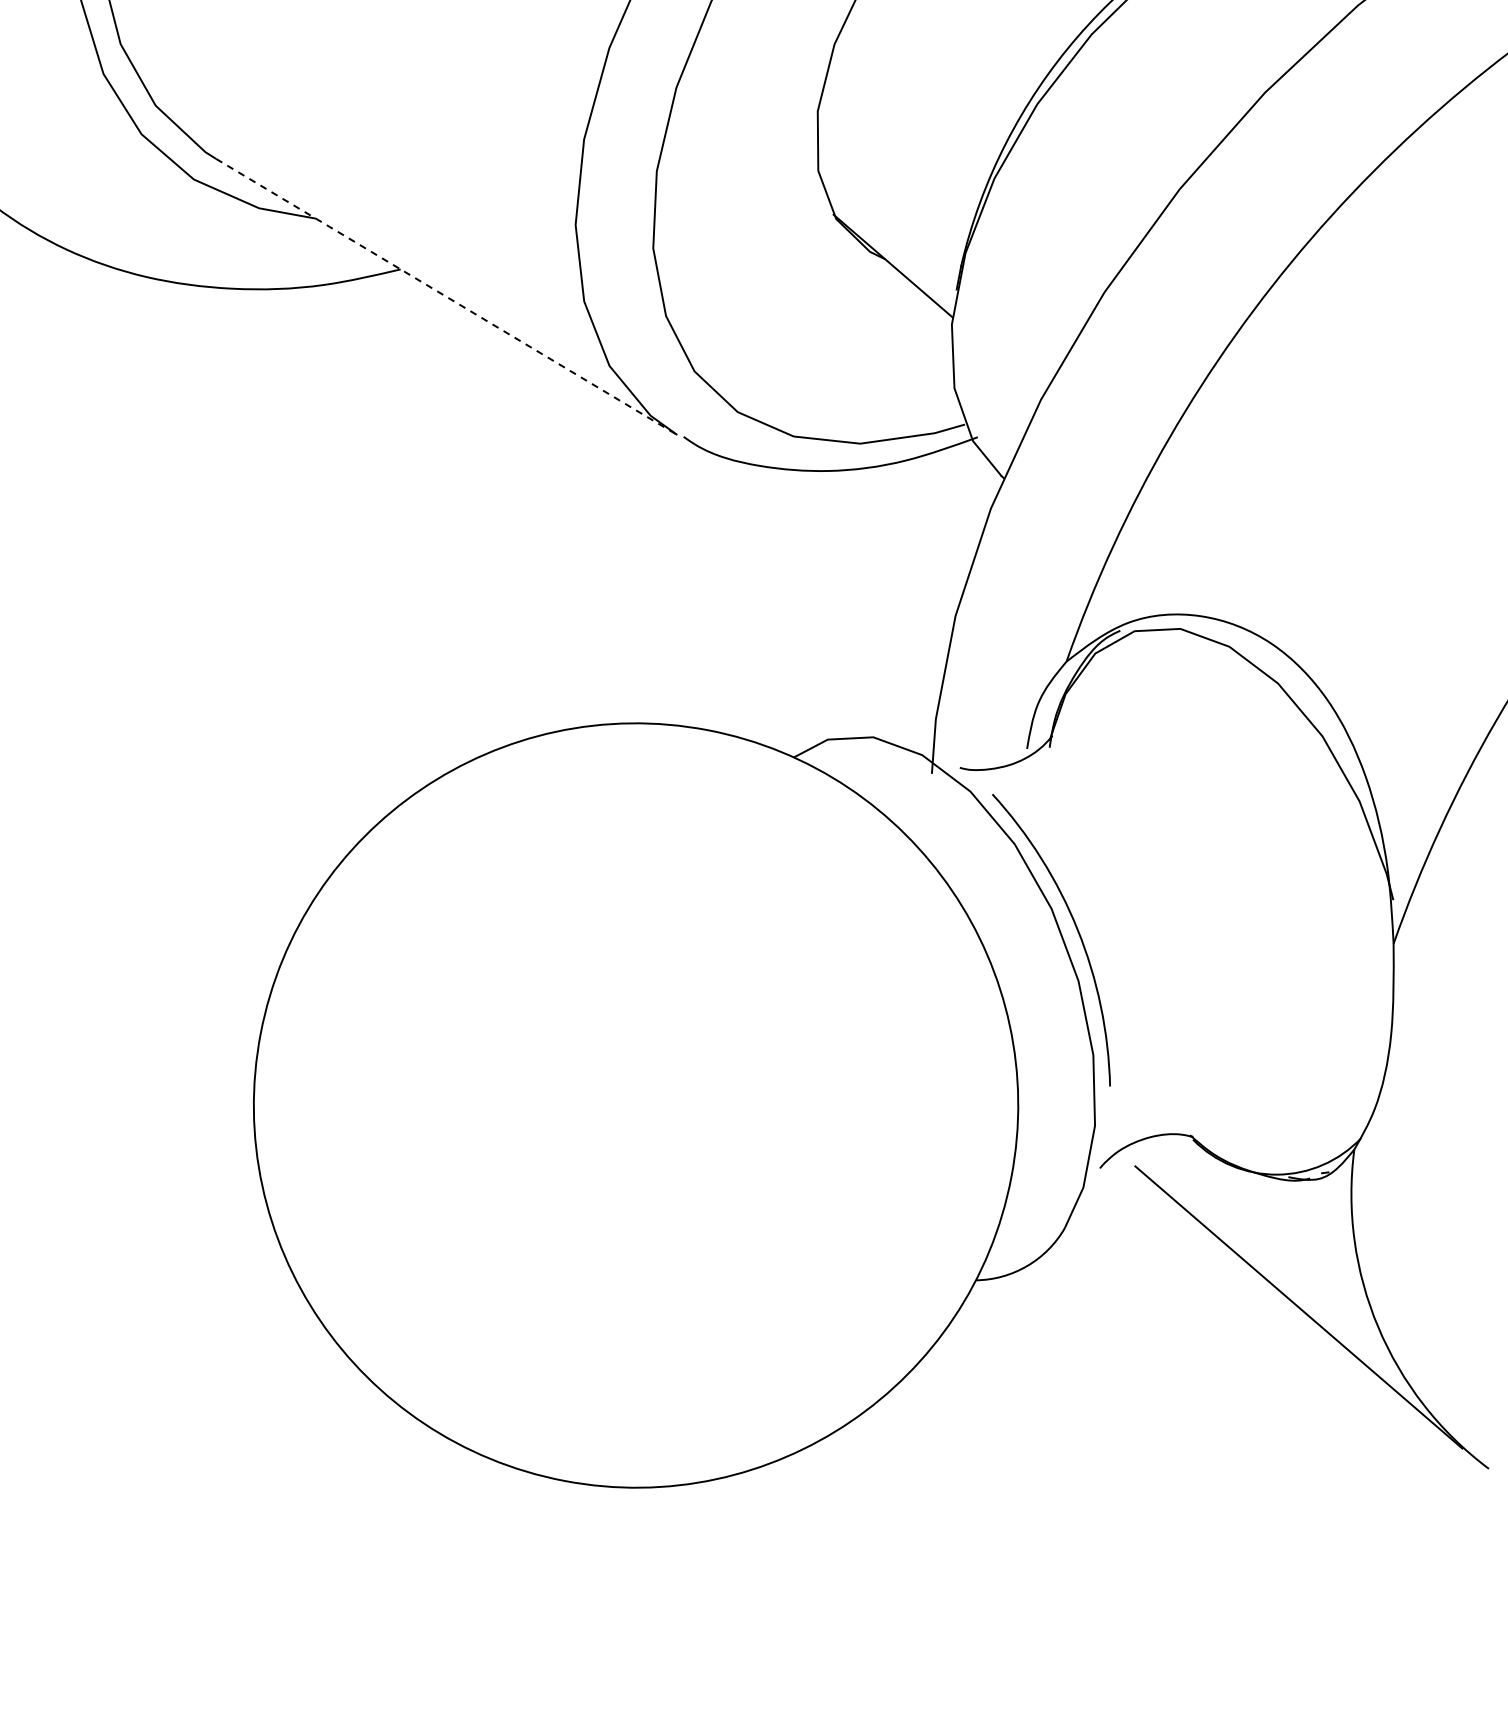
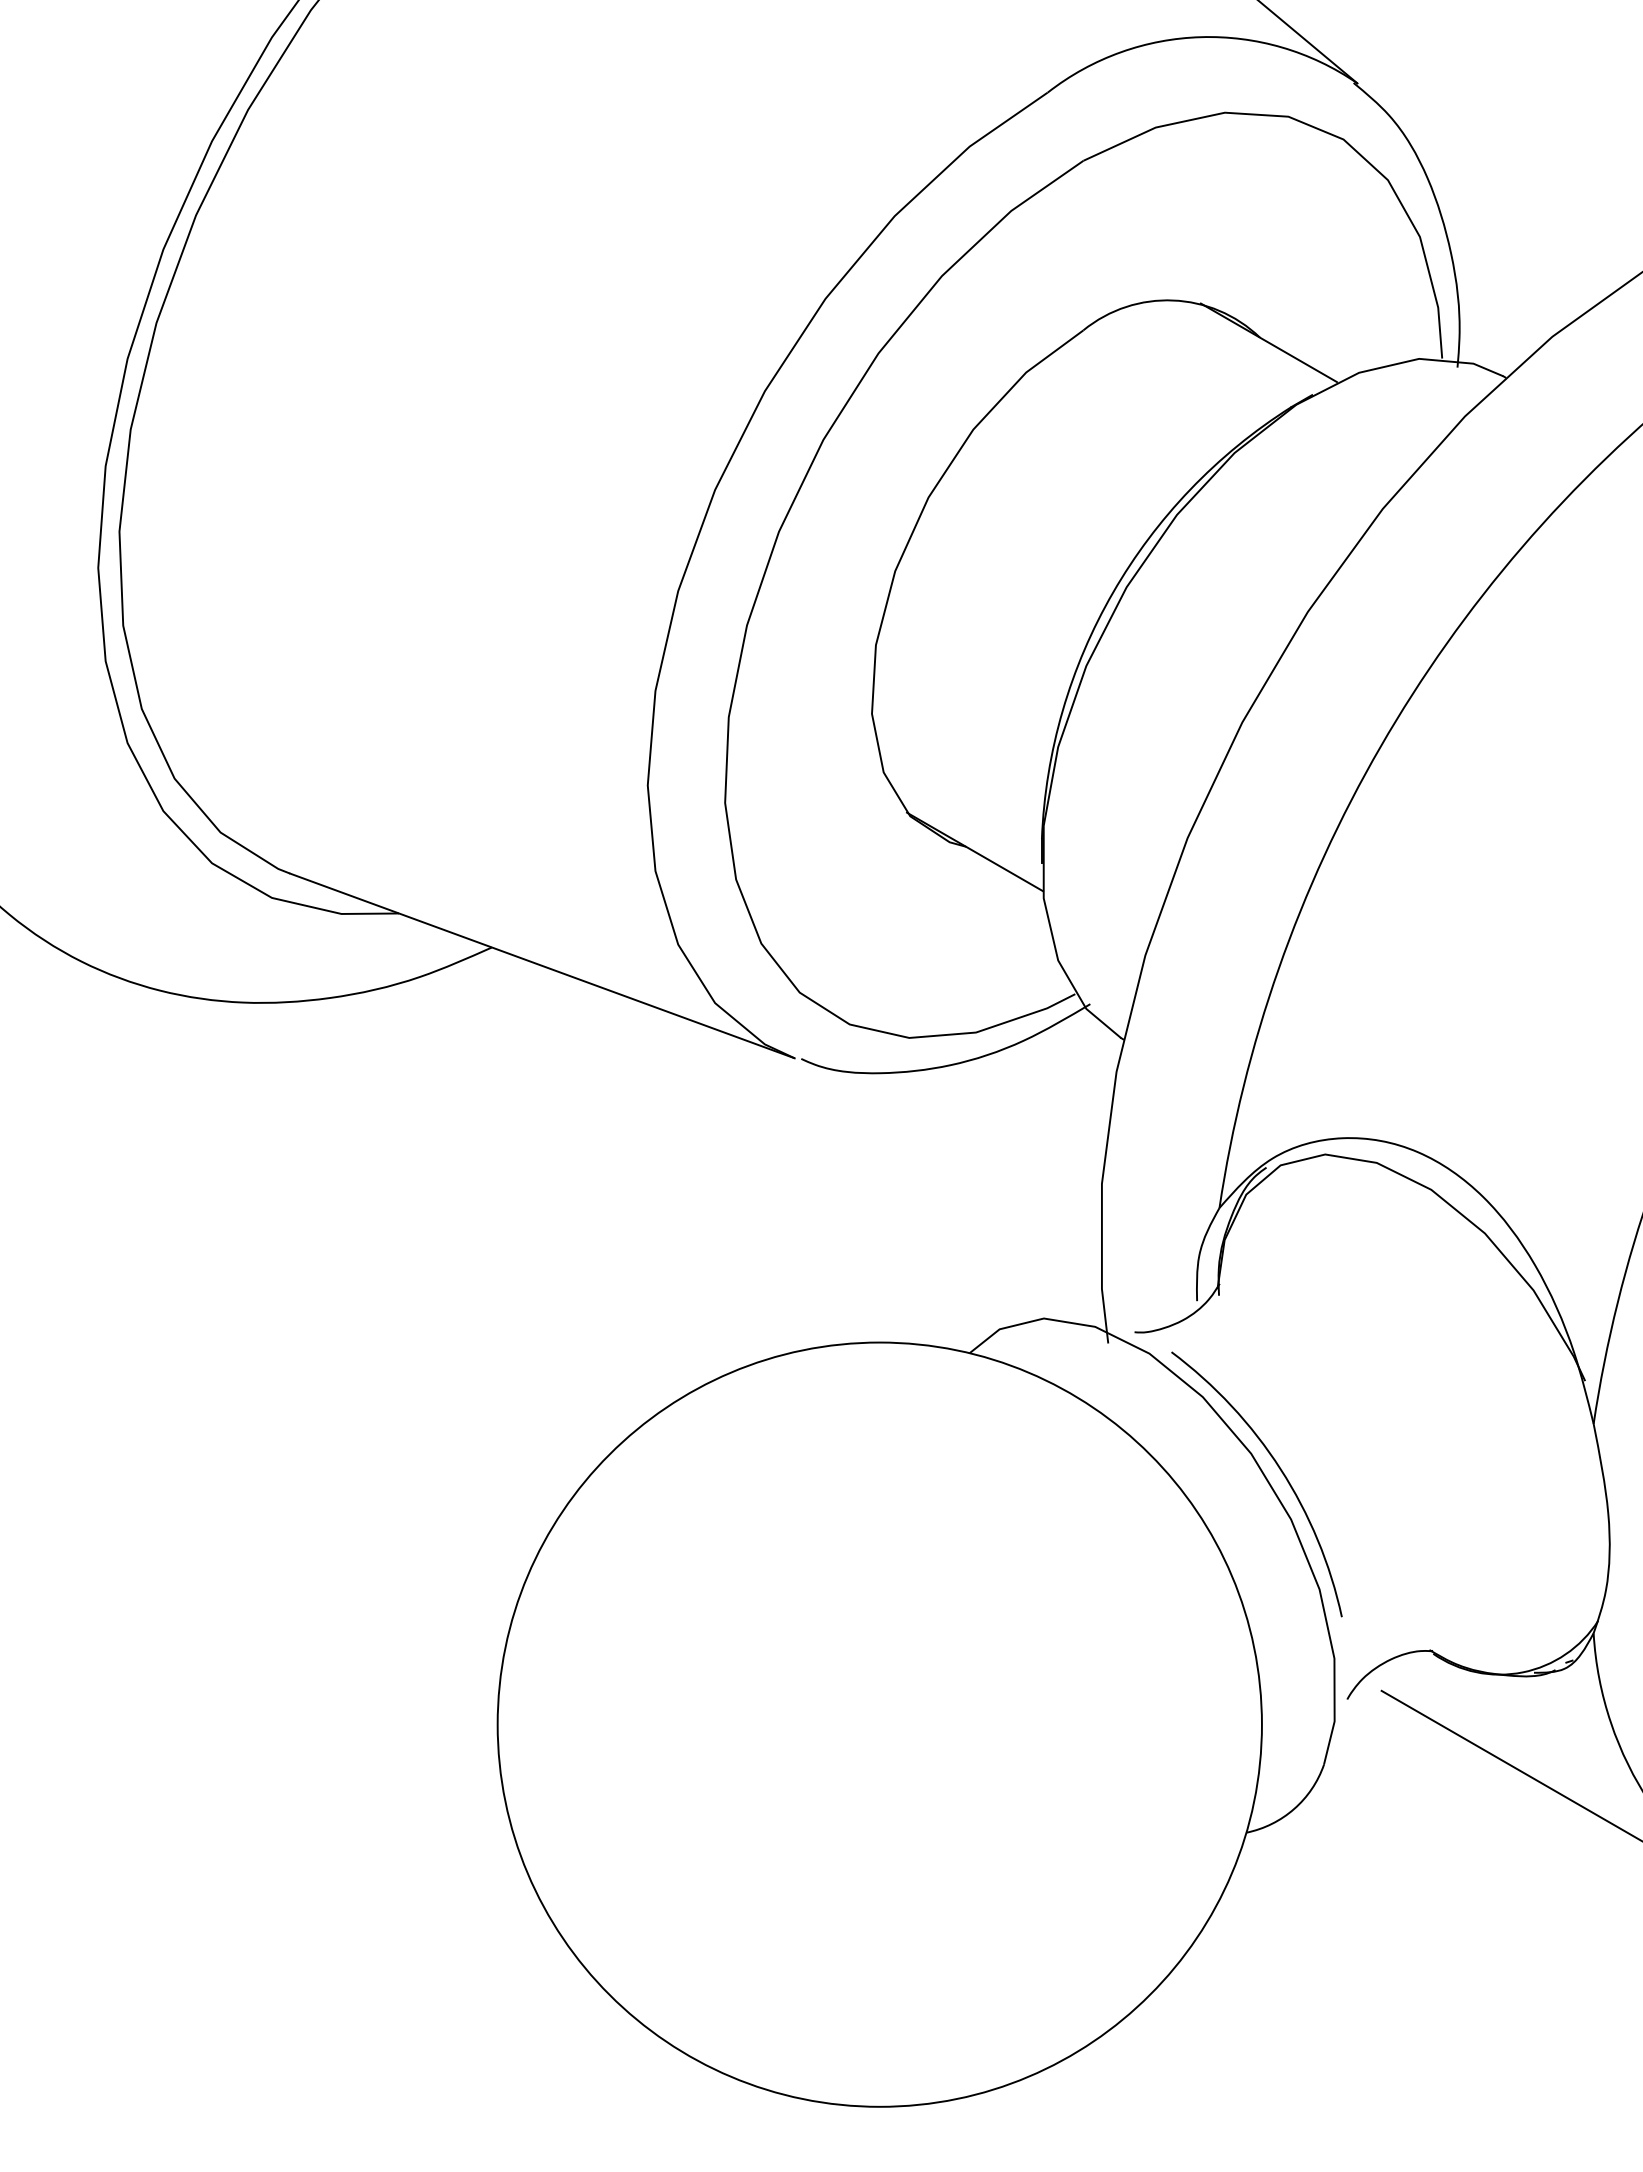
line: (446, 296) -> (542, 965), dashed -> solid

